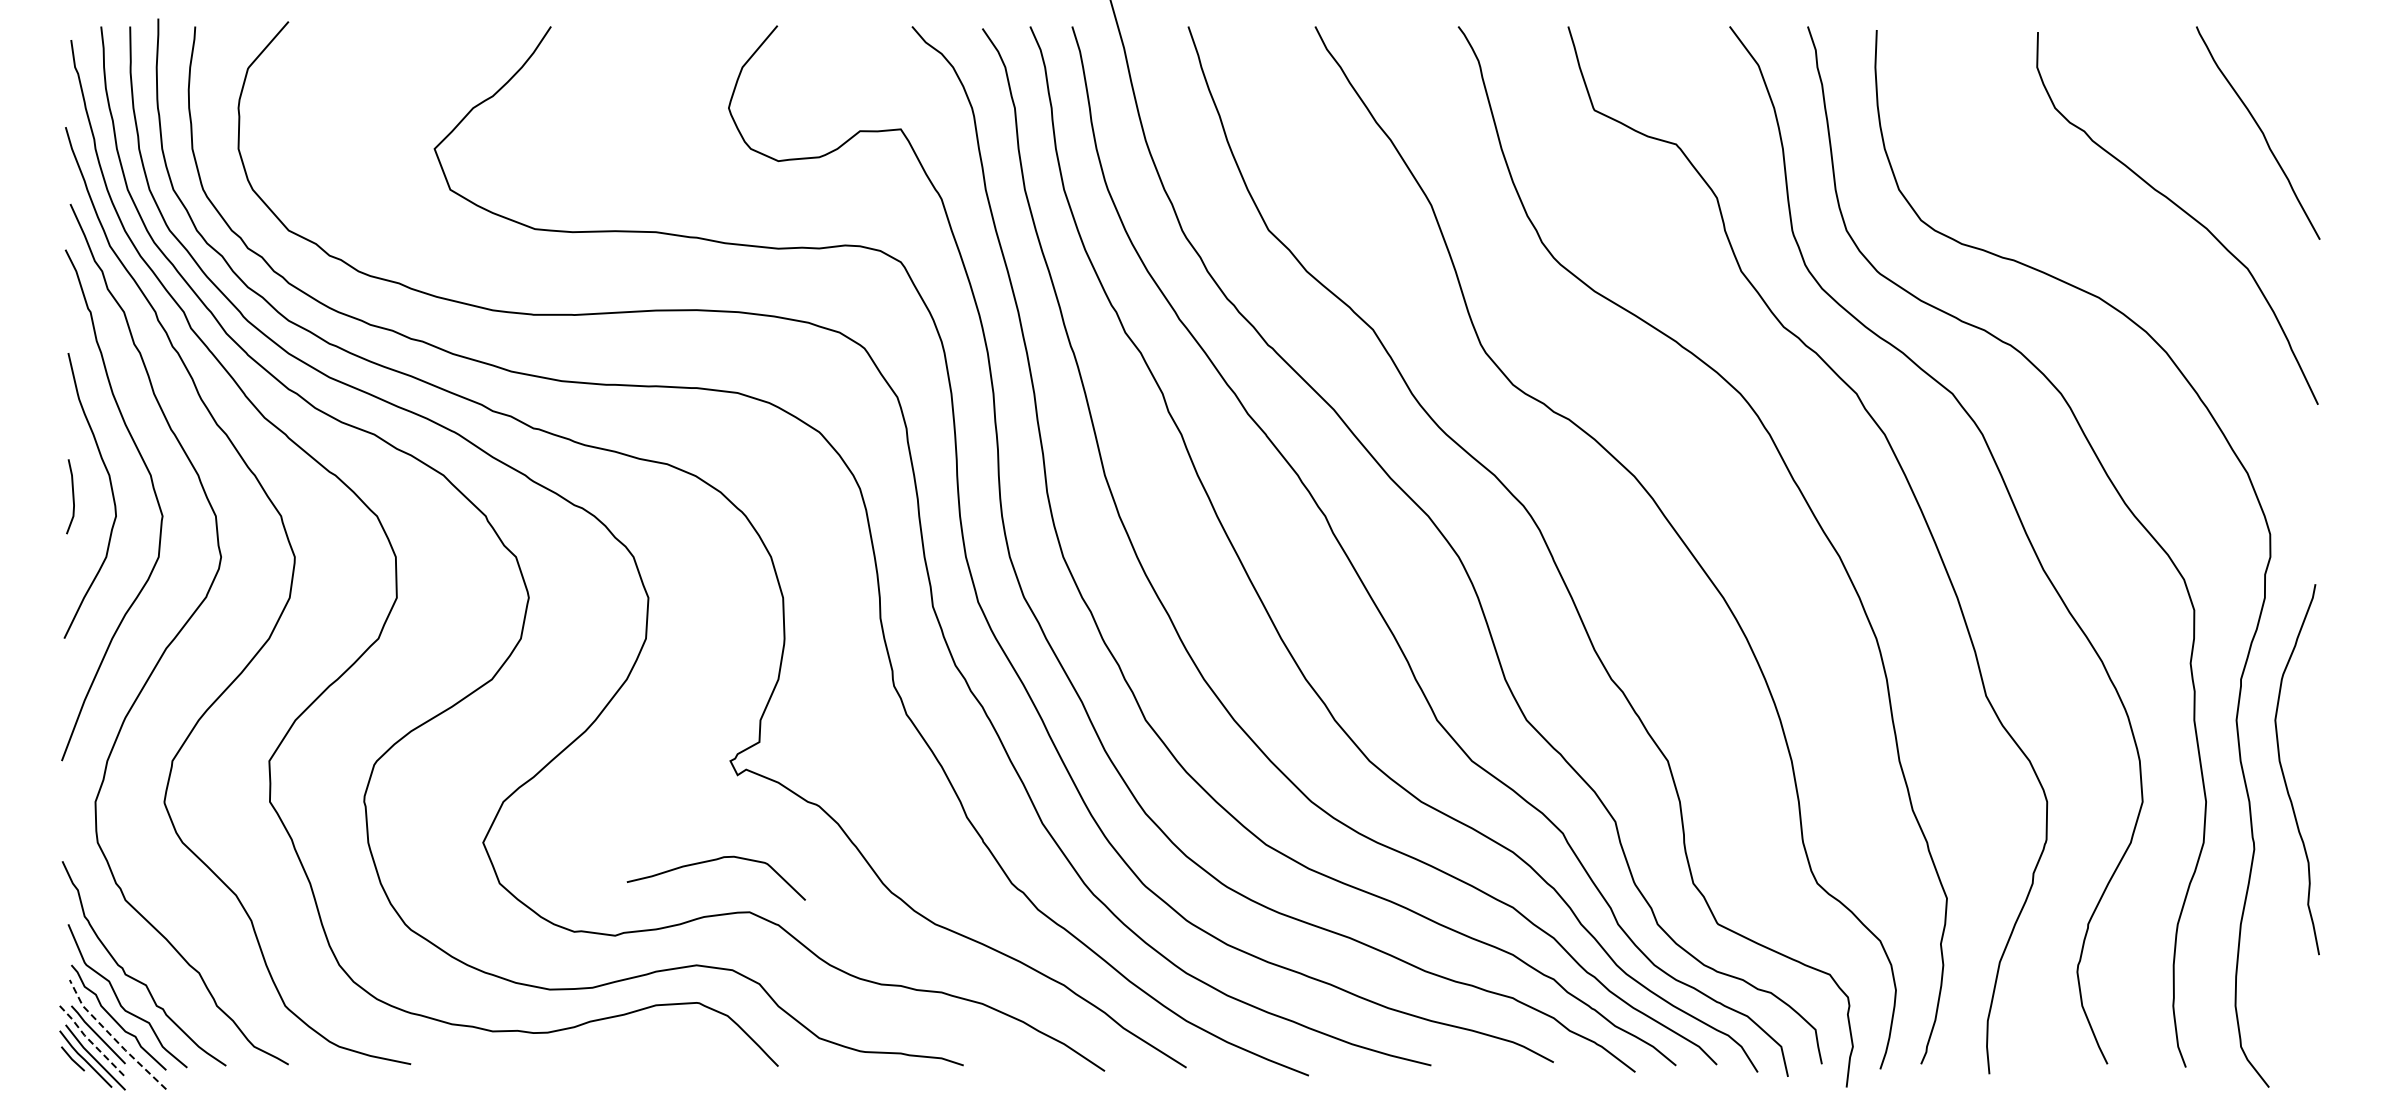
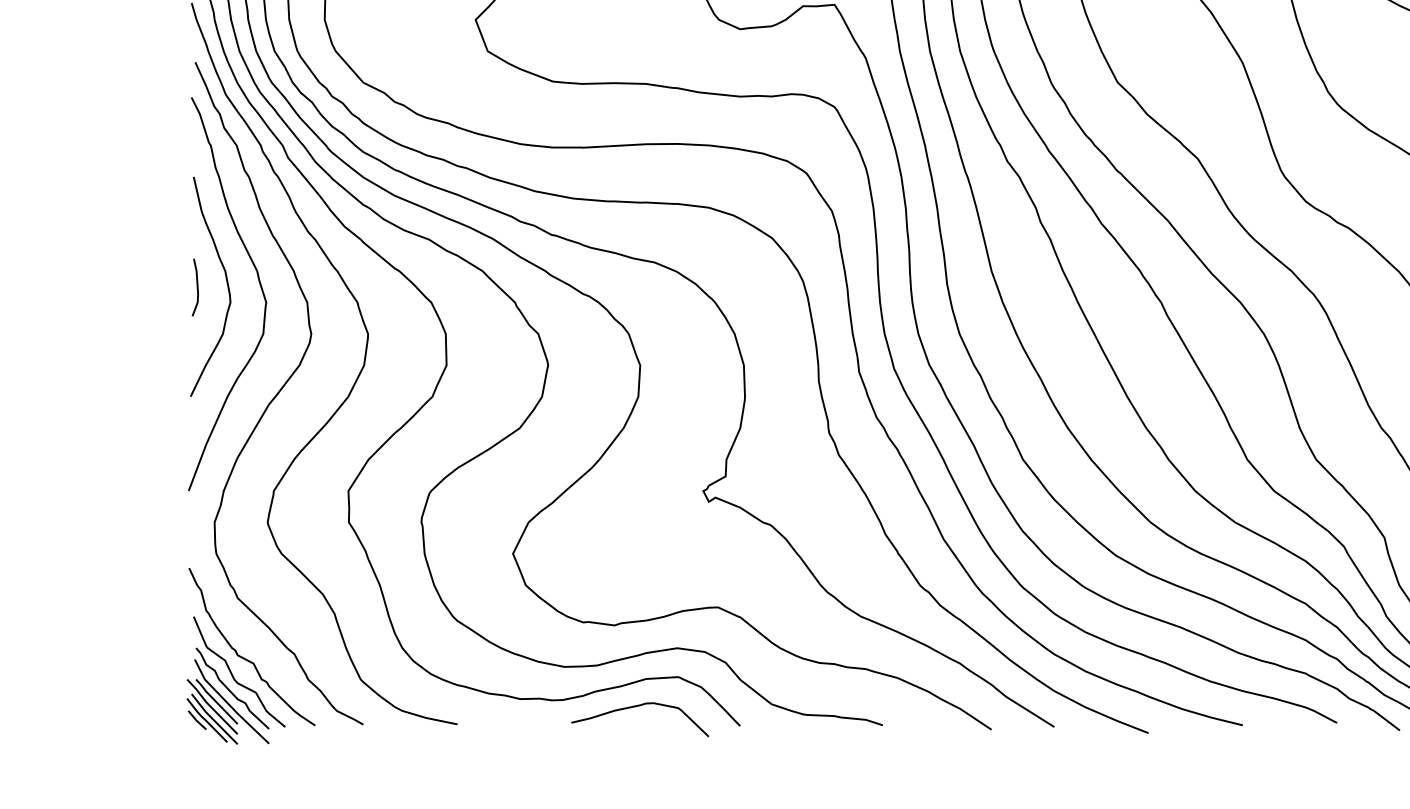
curve: (712, 861) -> (637, 706), moved
line: (113, 1037) -> (228, 703), dashed -> solid
line: (90, 1041) -> (210, 706), dashed -> solid

